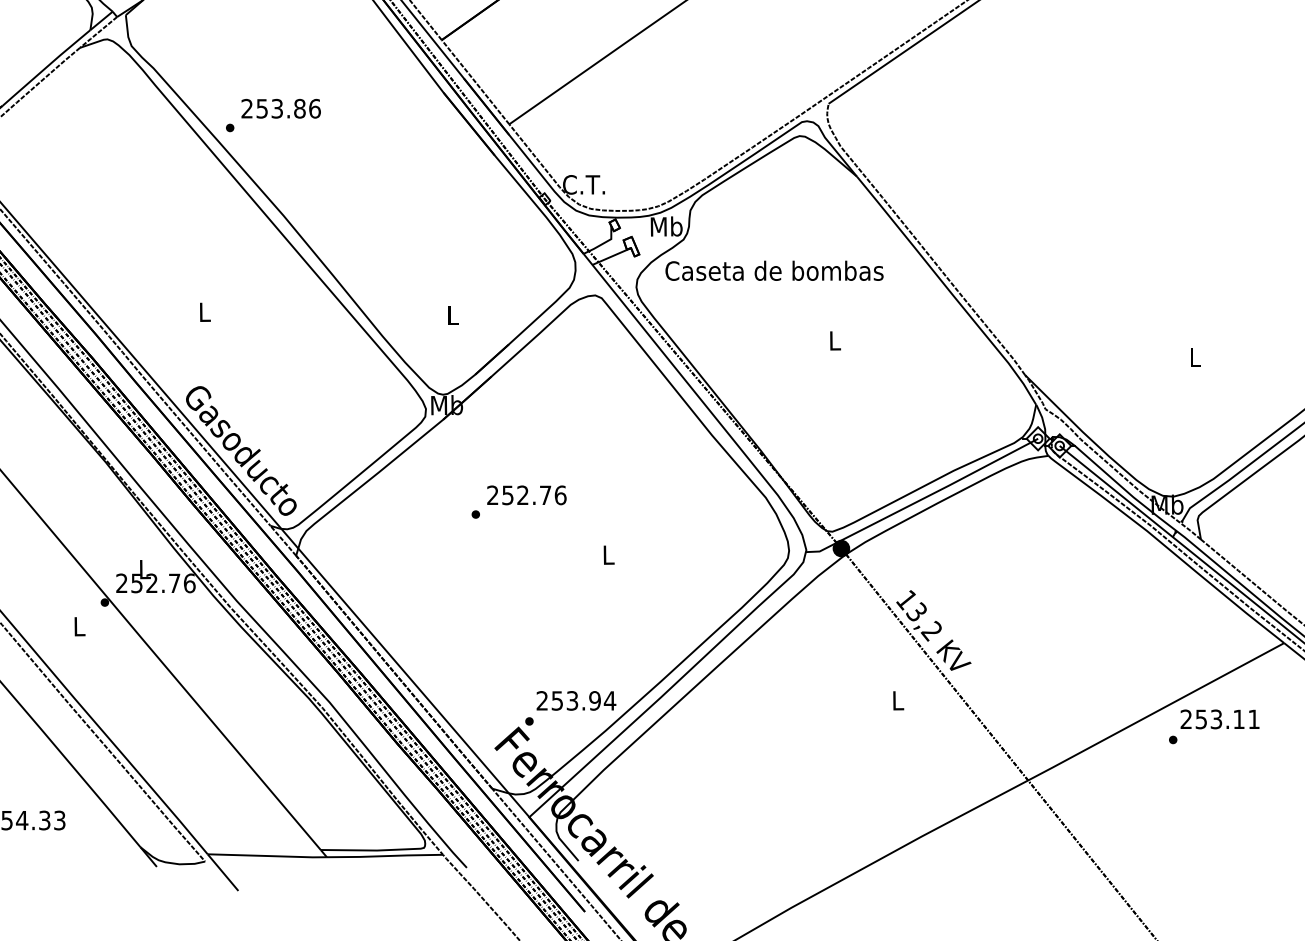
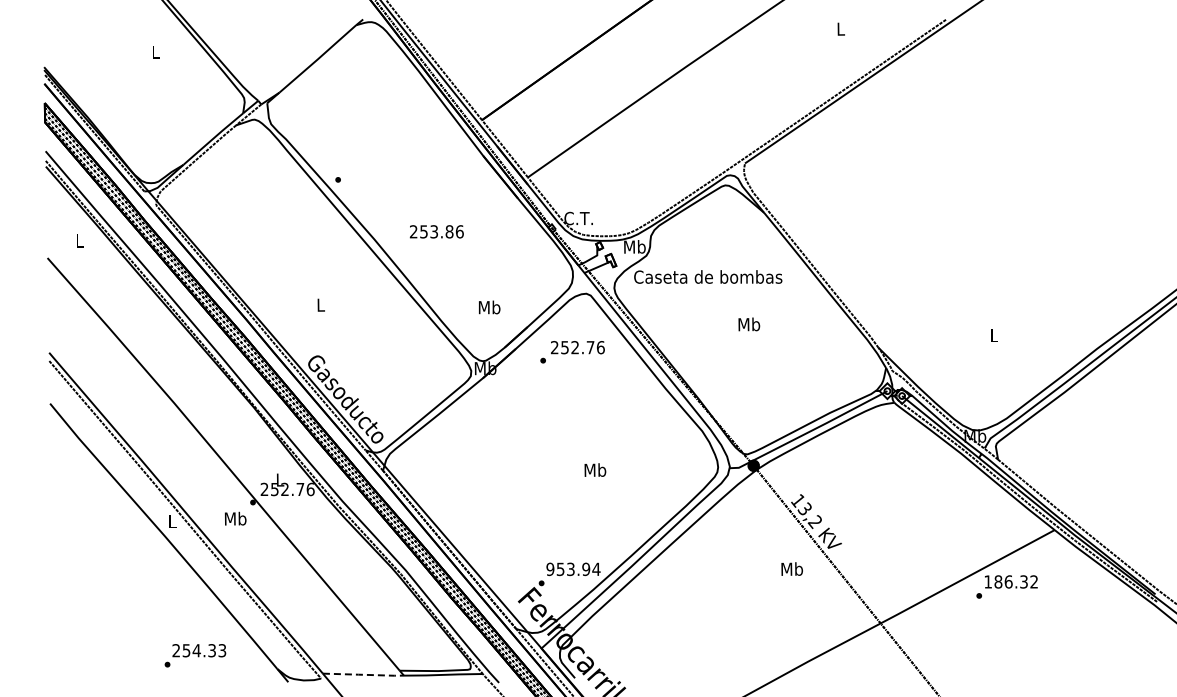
text: (280, 108) -> (436, 231), moved
text: (452, 315) -> (489, 307), L -> Mb
text: (835, 340) -> (749, 324), L -> Mb
text: (518, 502) -> (572, 352), moved
text: (608, 553) -> (595, 469), L -> Mb
text: (79, 626) -> (235, 518), L -> Mb
text: (897, 699) -> (791, 568), L -> Mb
text: (542, 701) -> (550, 569), 253.94 -> 953.94
text: (1219, 718) -> (1010, 581), 253.11 -> 186.32
line: (267, 855) -> (363, 674), solid -> dashed

